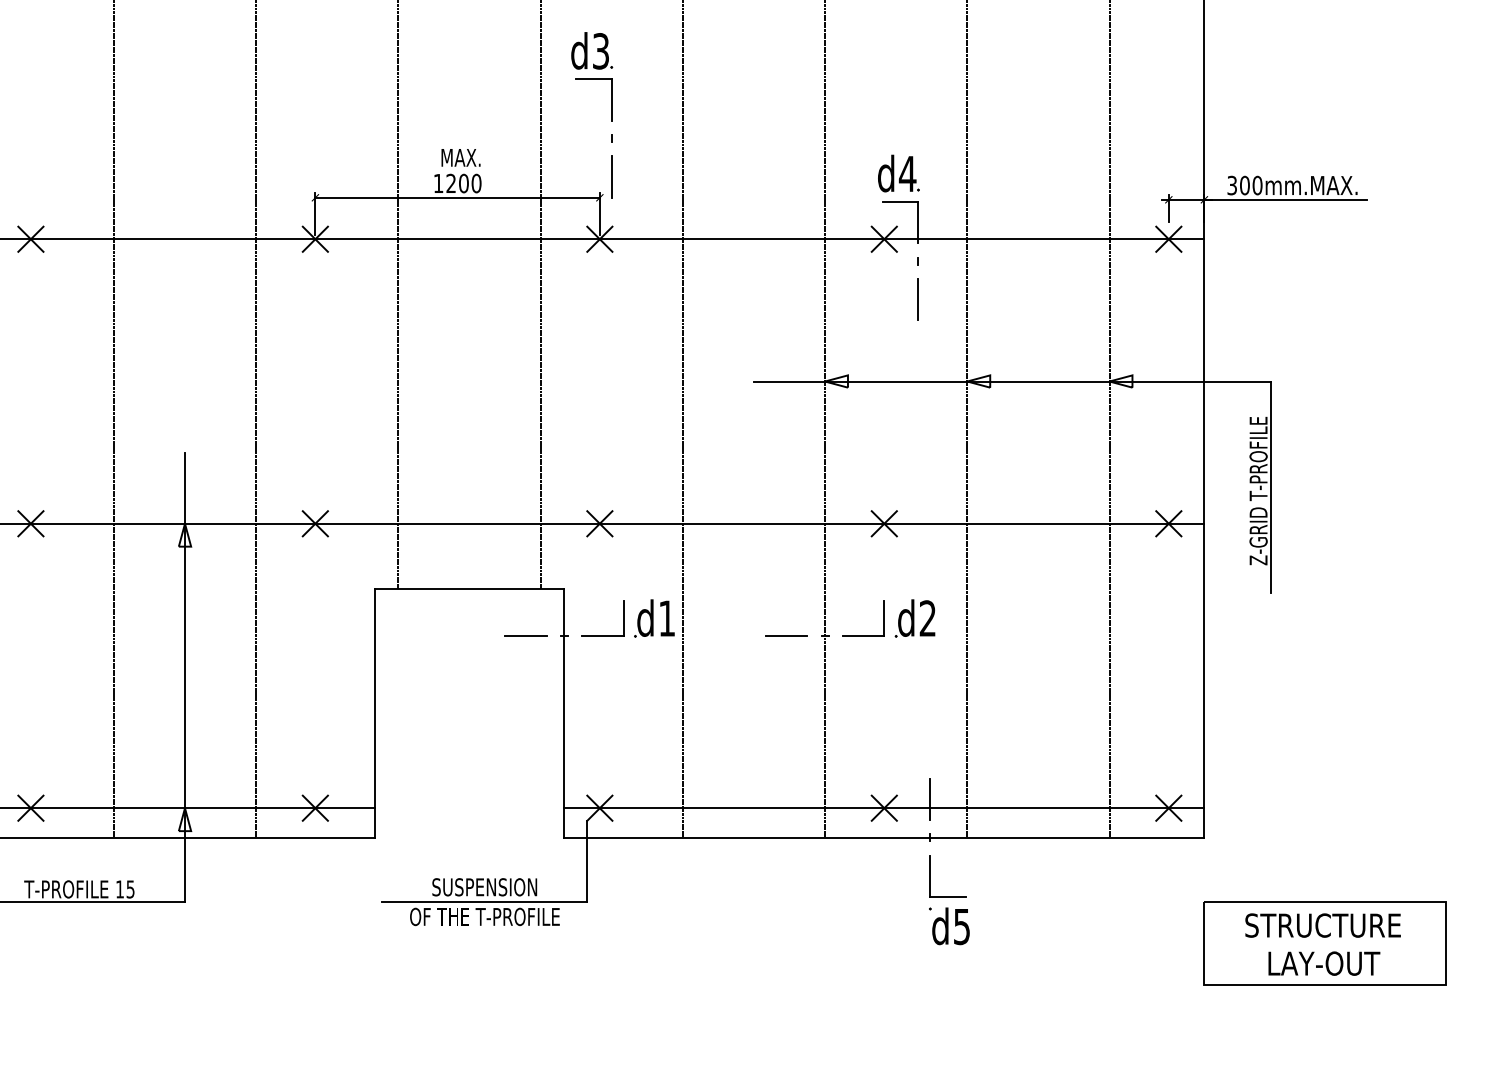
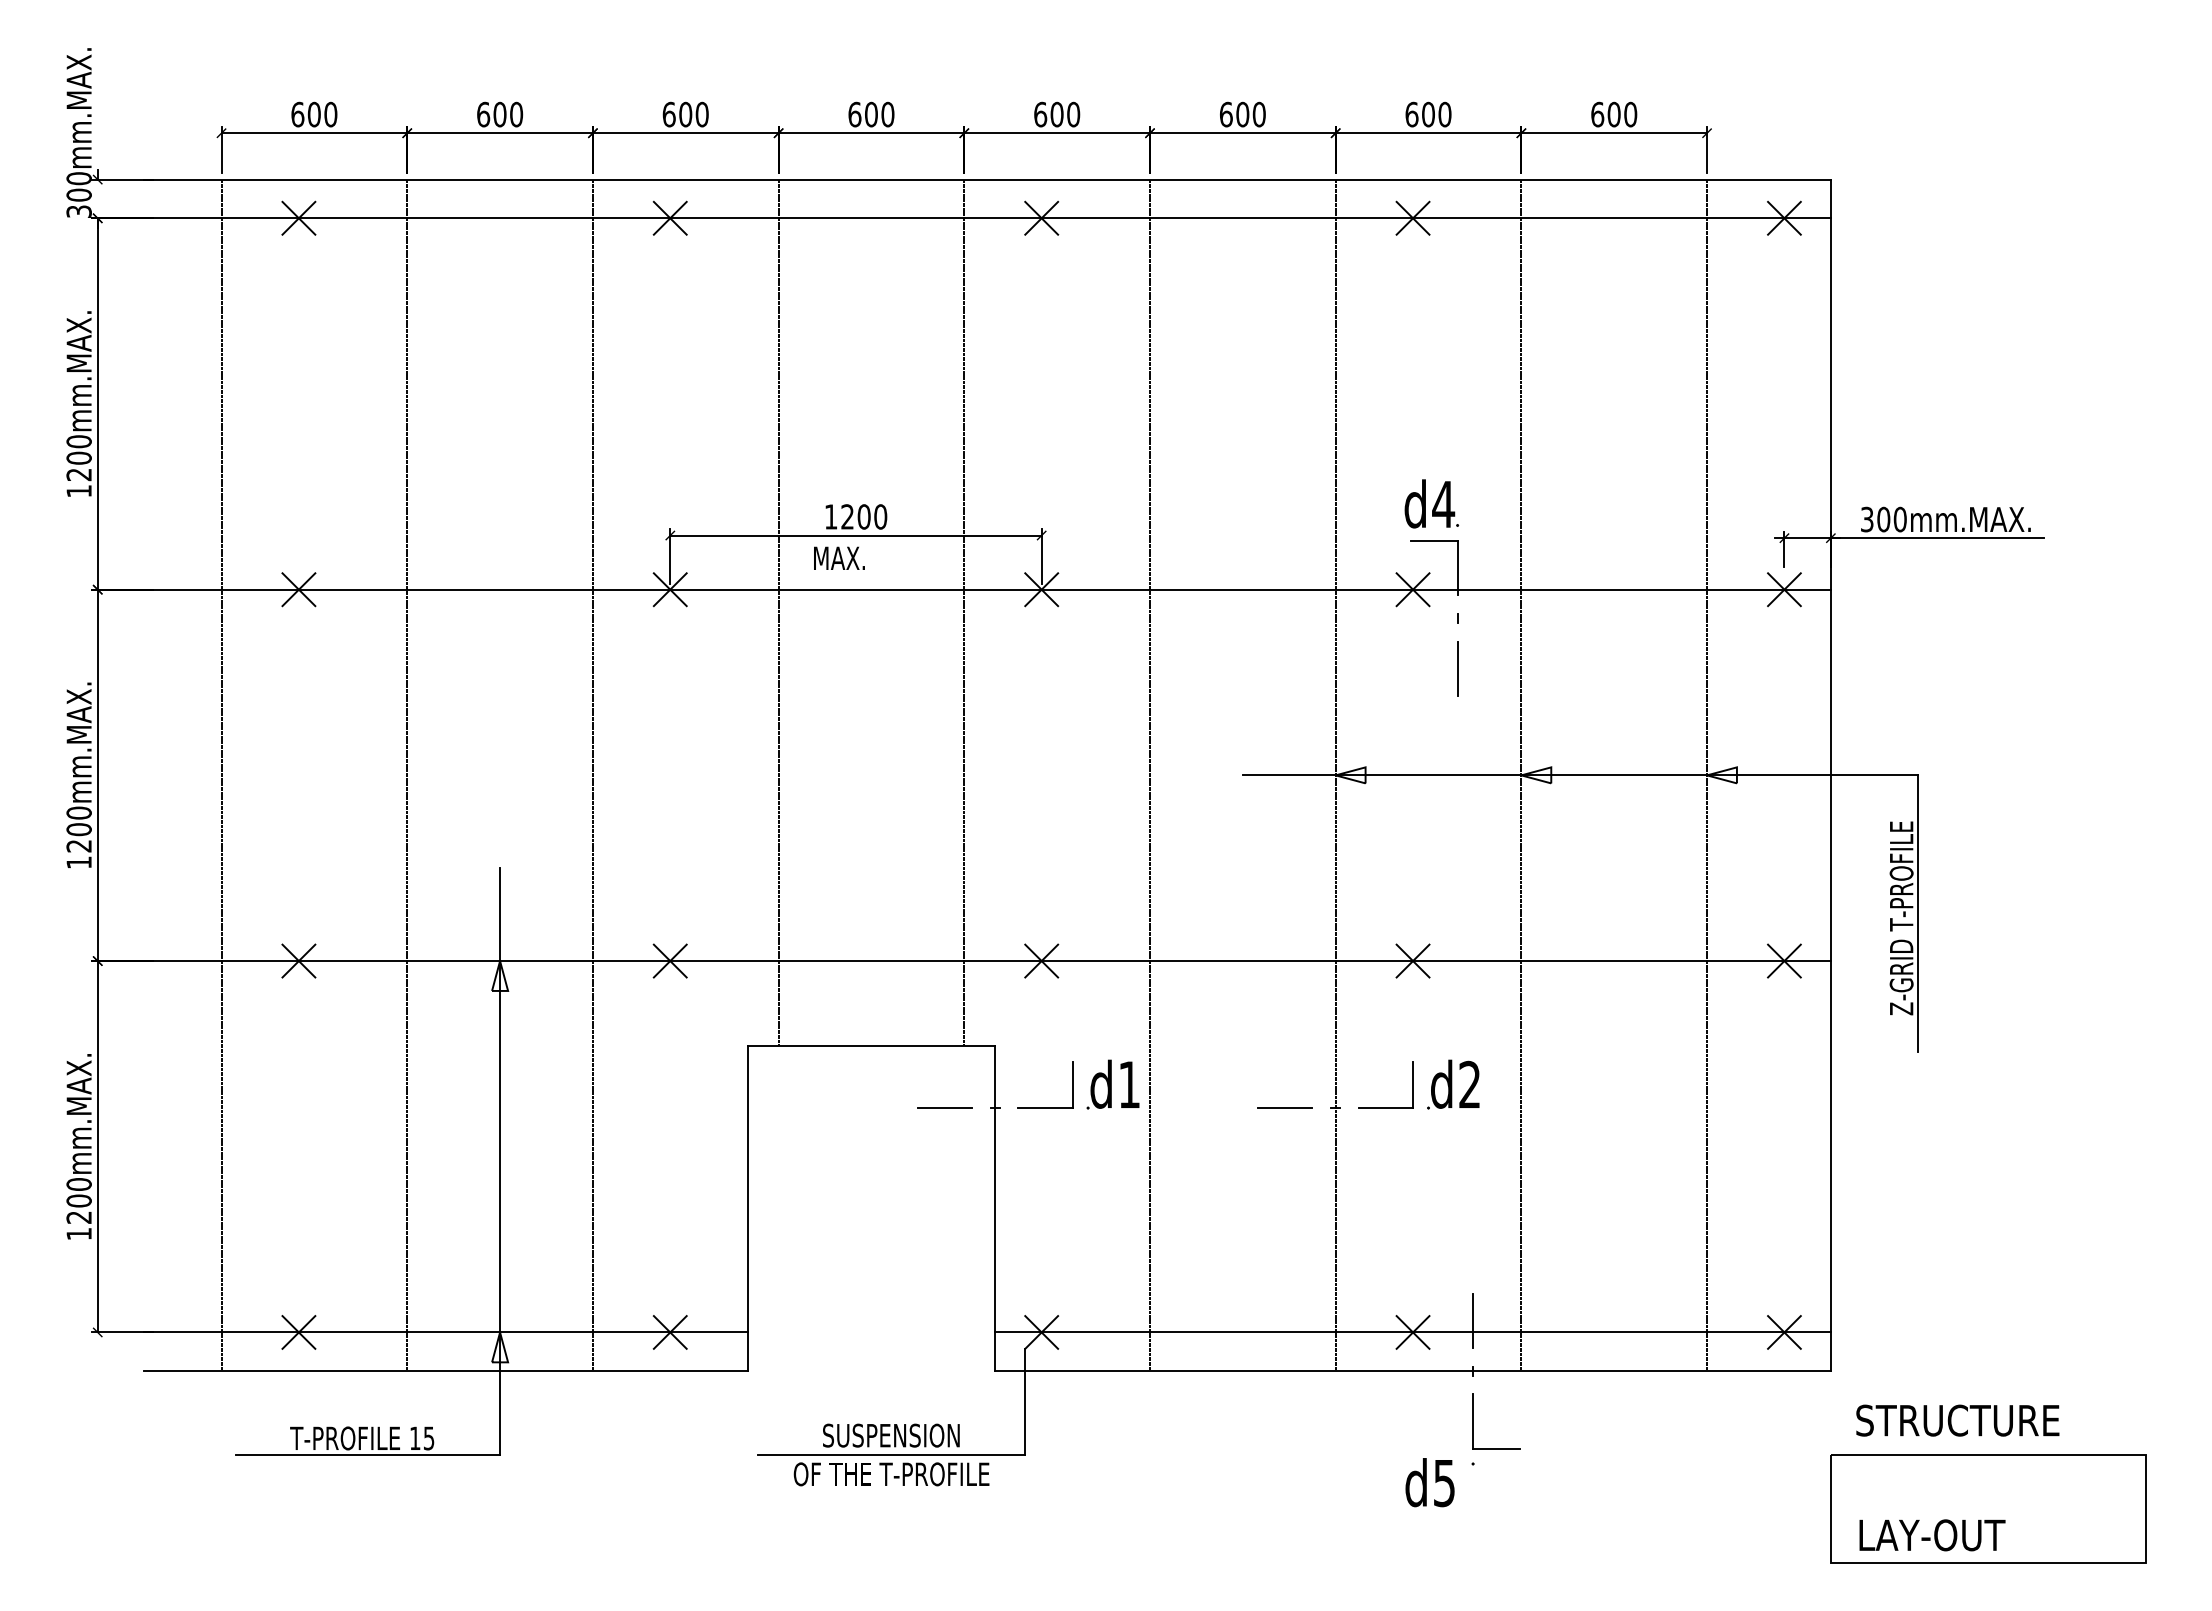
part: (611, 115) -> (1056, 427), removed
text: (461, 157) -> (839, 557), moved
text: (1322, 925) -> (1957, 1420), moved
text: (950, 926) -> (1429, 1482), moved
text: (1324, 963) -> (1932, 1535), moved

